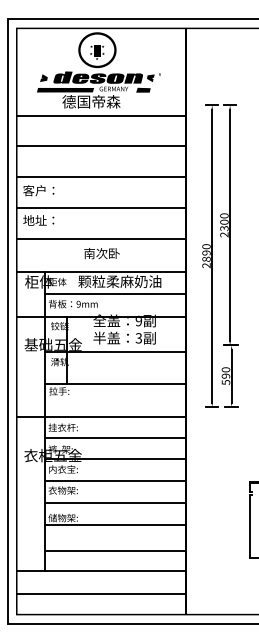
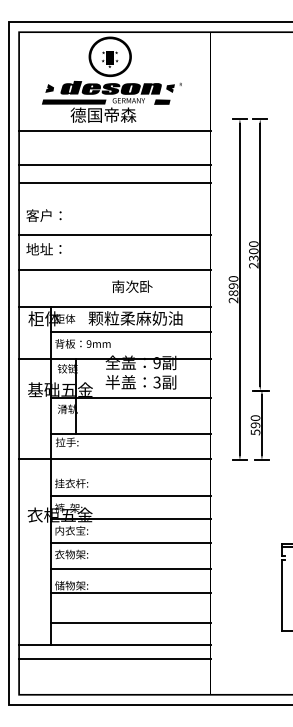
line: (101, 176) -> (114, 182), moved
text: (101, 253) -> (131, 286), moved
line: (101, 417) -> (114, 459), moved
line: (101, 593) -> (114, 658), moved

